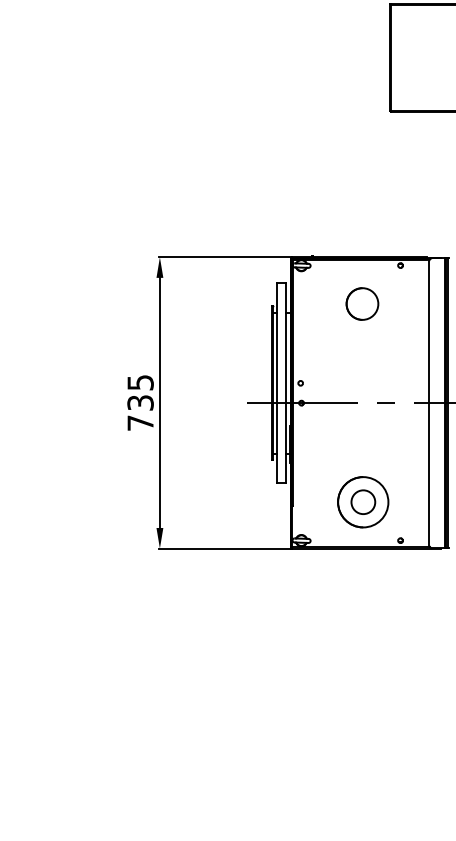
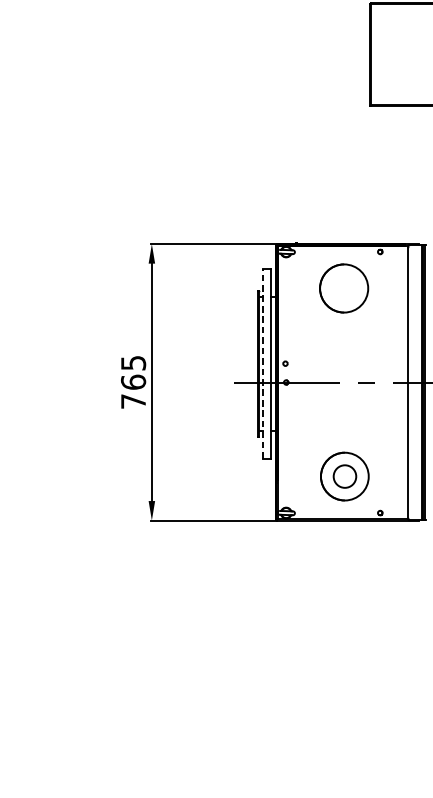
part: (362, 303) -> (344, 287), size x1.6
line: (277, 382) -> (263, 362), solid -> dashed
text: (140, 402) -> (133, 381), 735 -> 765

